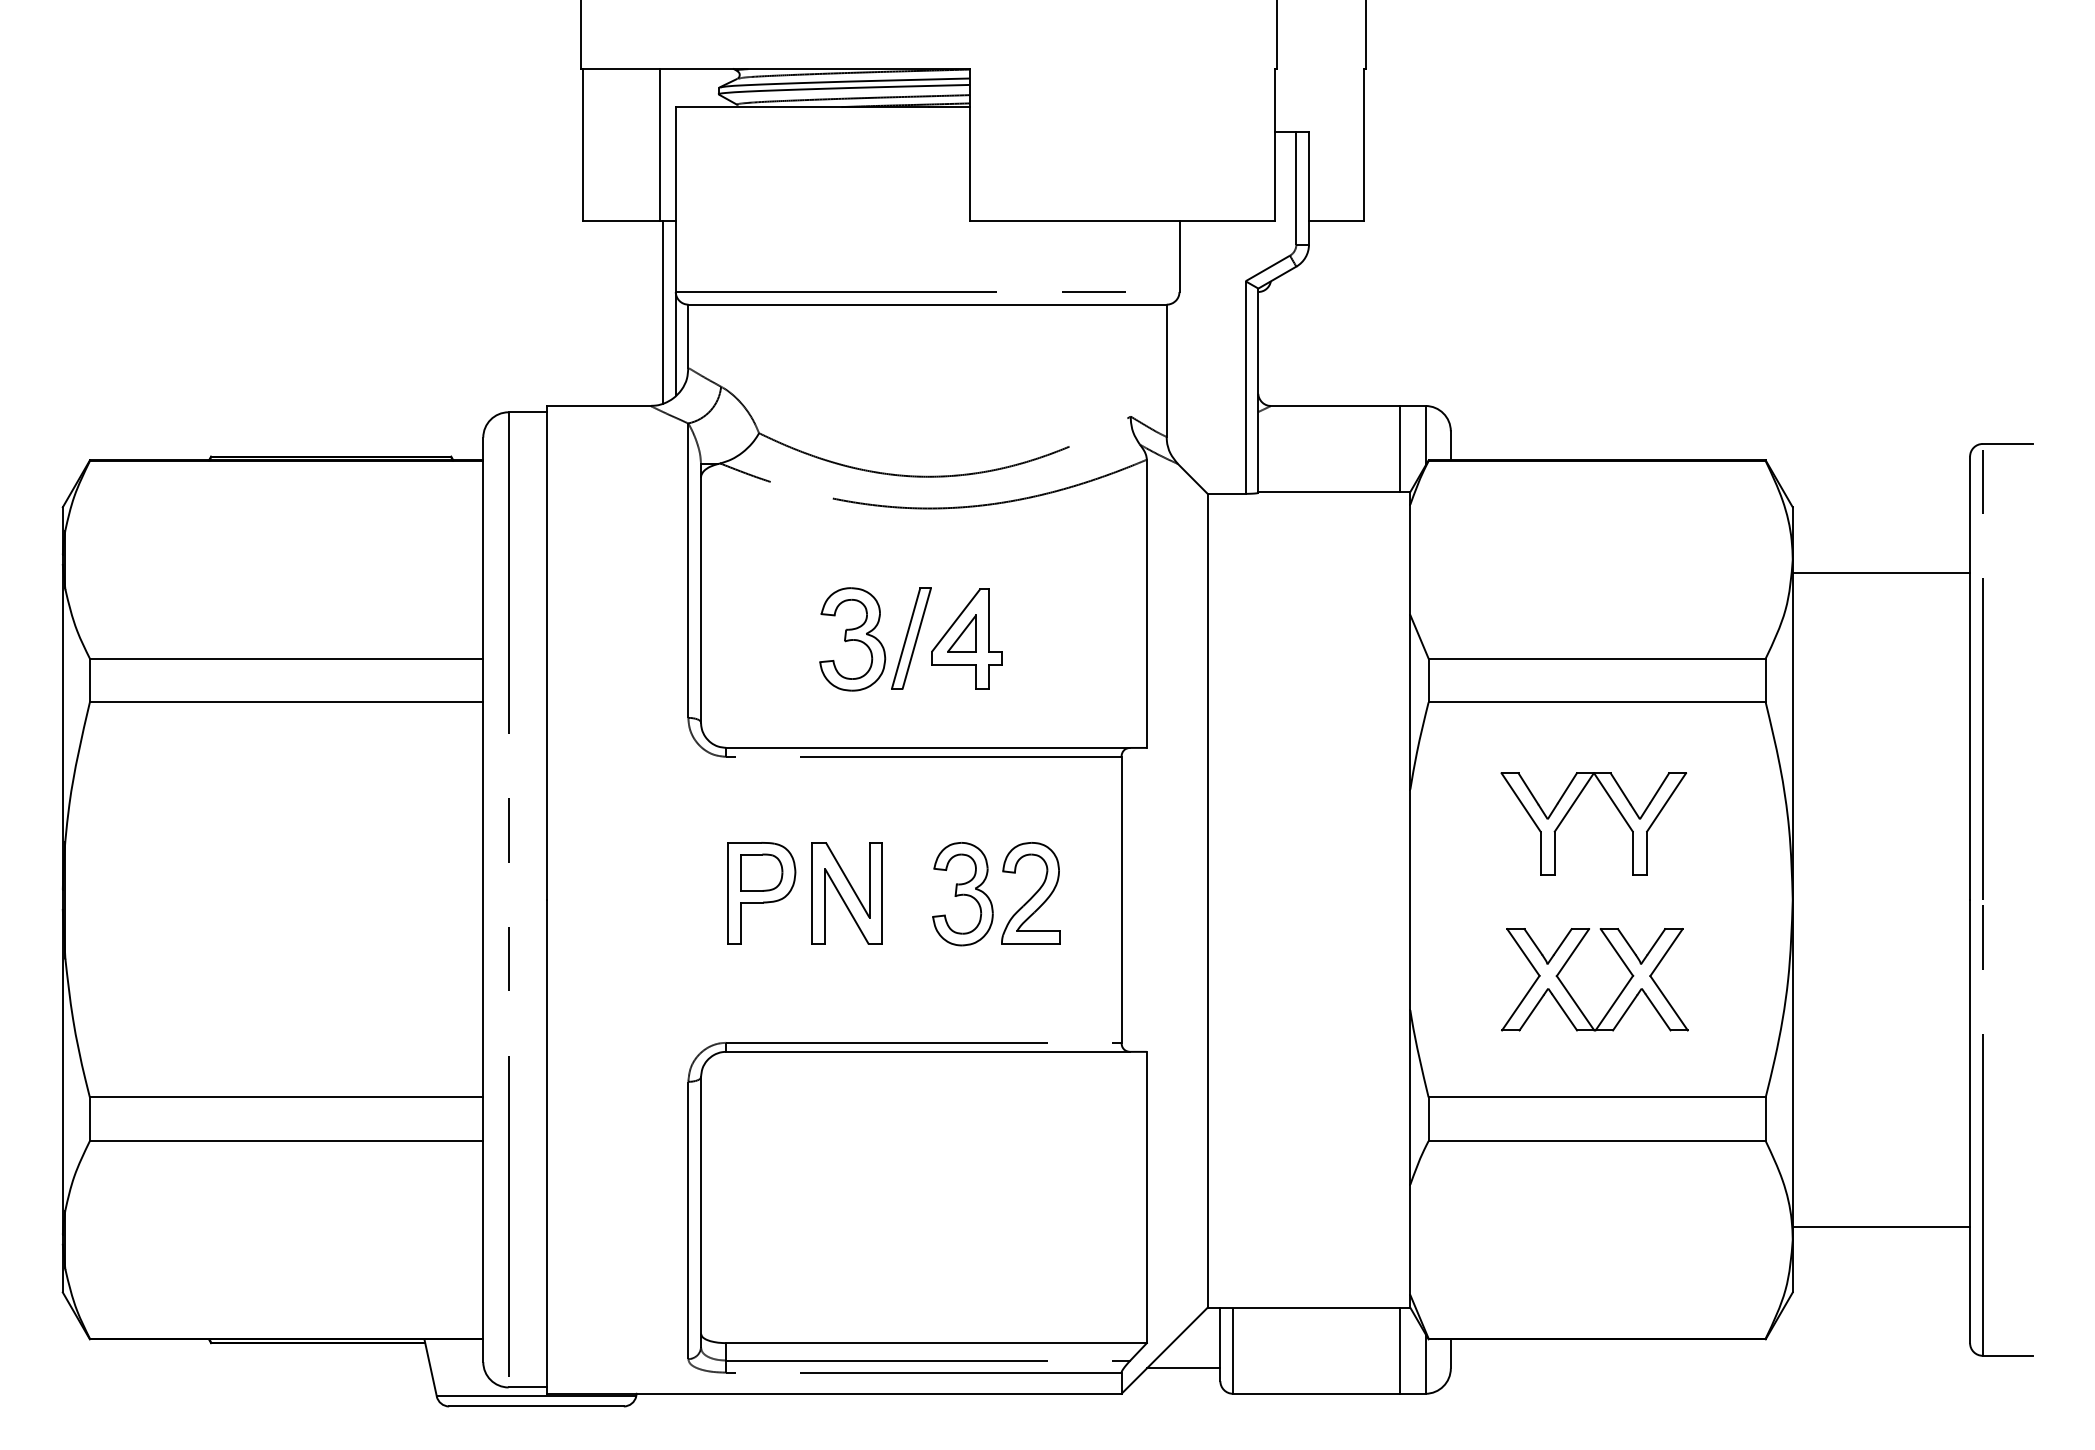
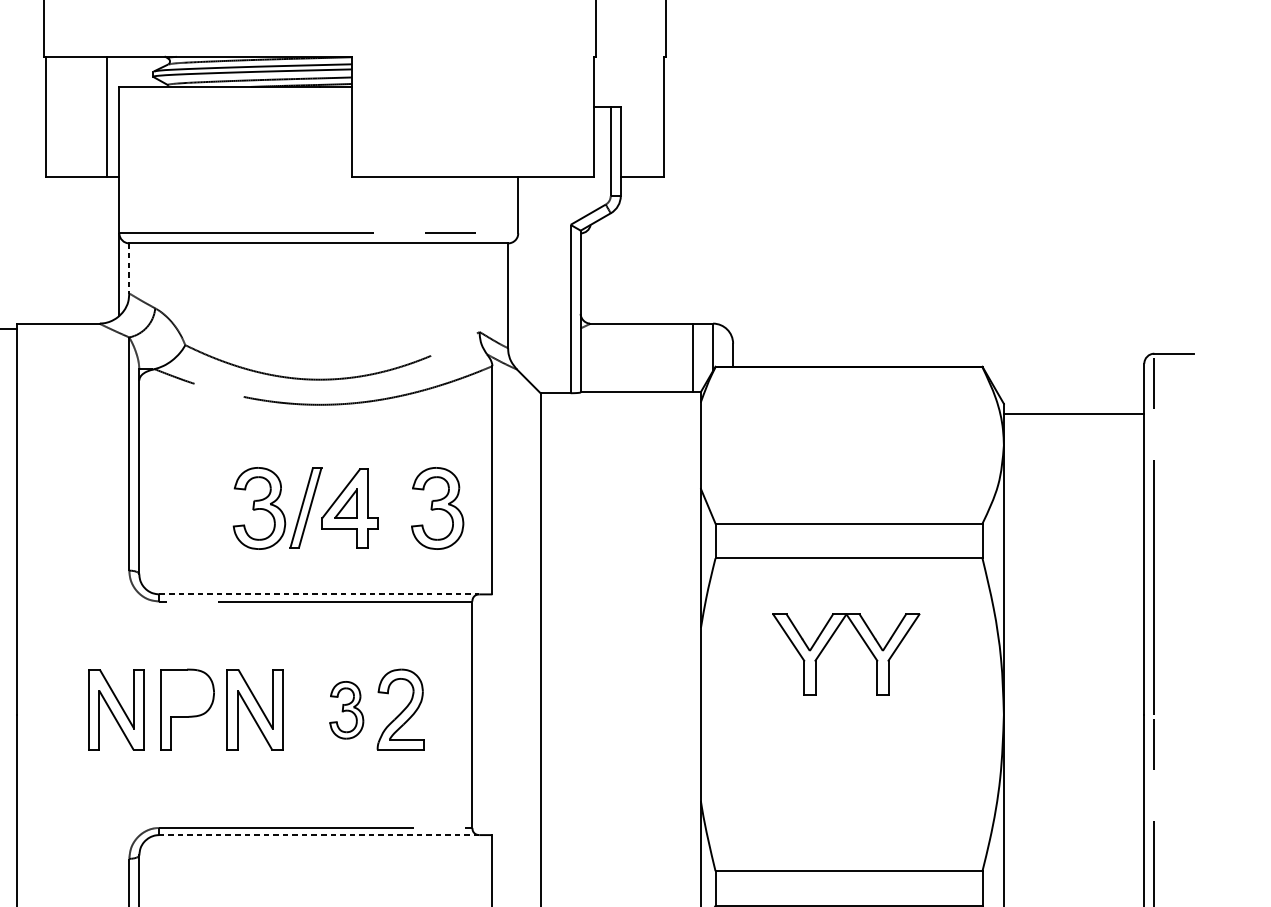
line: (663, 312) -> (109, 249), removed
line: (688, 336) -> (129, 268), solid -> dashed
line: (1881, 573) -> (1074, 414), moved
part: (1077, 639) -> (437, 508), added
line: (928, 747) -> (319, 594), solid -> dashed
part: (761, 872) -> (187, 693), removed
part: (671, 893) -> (115, 709), added
part: (962, 894) -> (346, 710), size x0.7
part: (1572, 996) -> (829, 791), removed
line: (927, 1051) -> (318, 834), solid -> dashed

